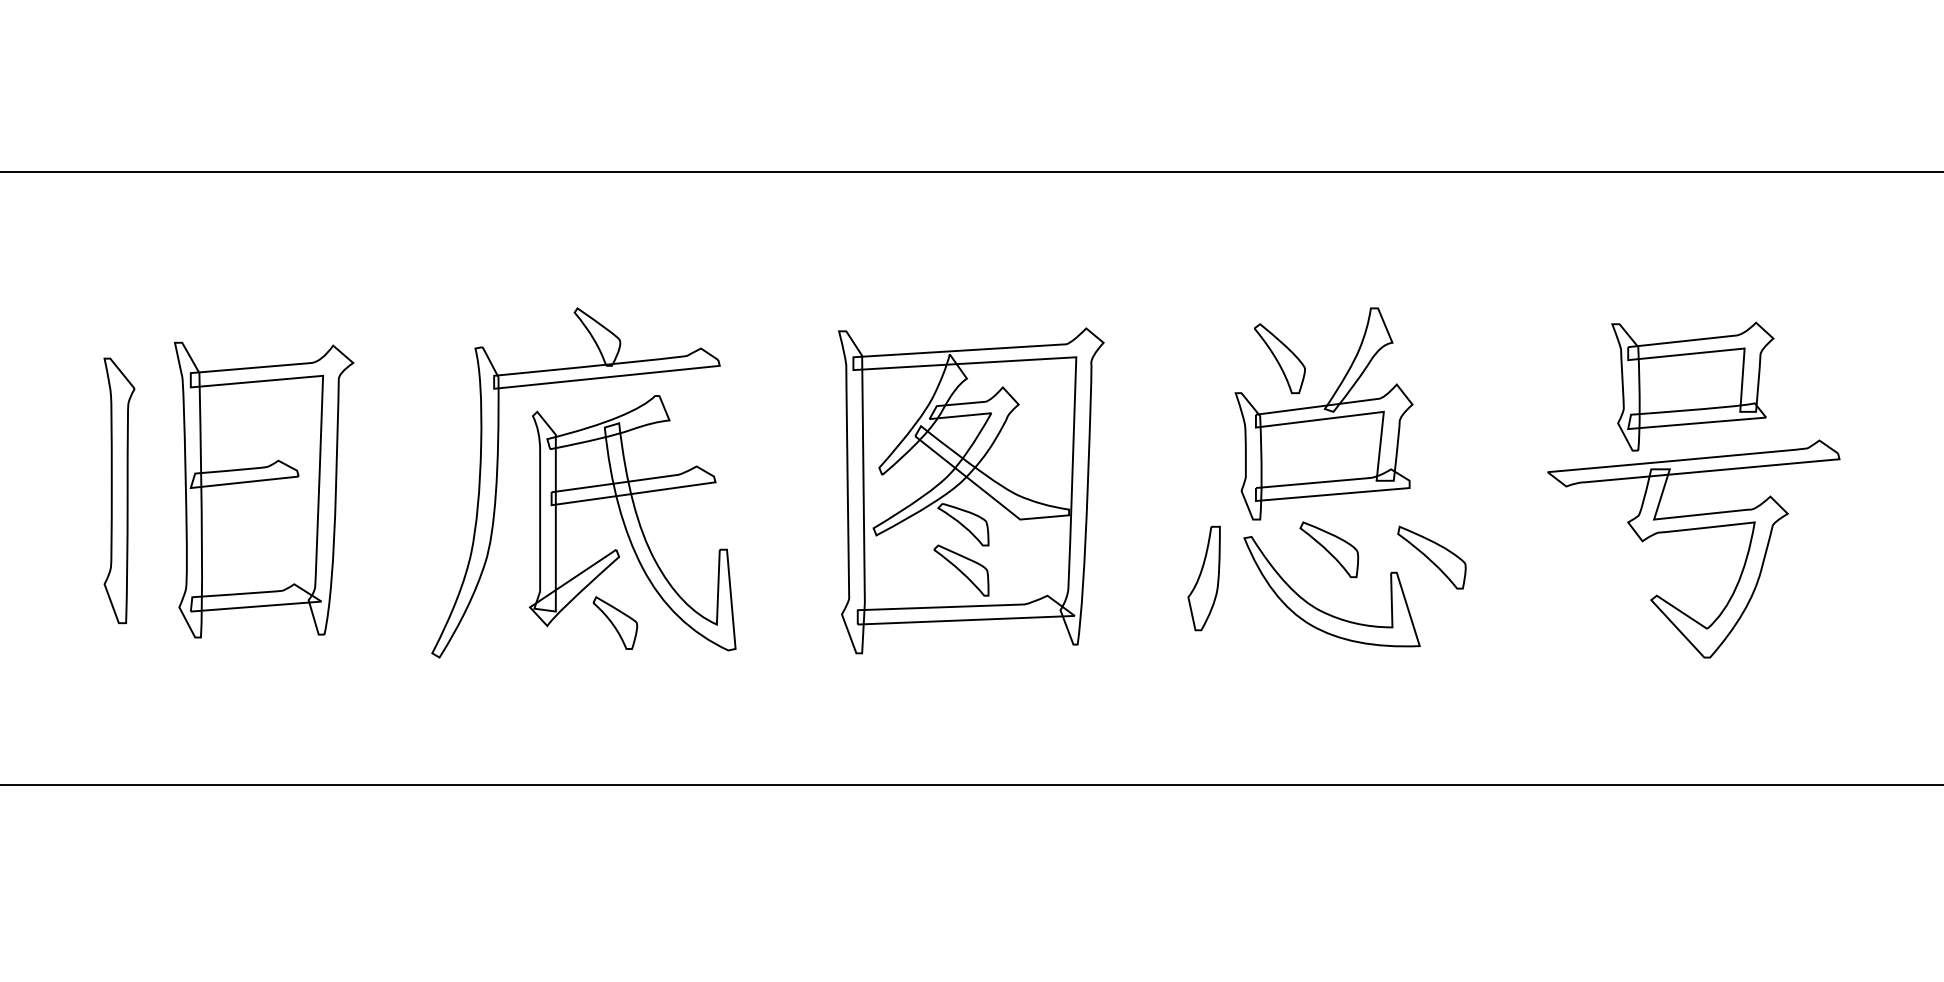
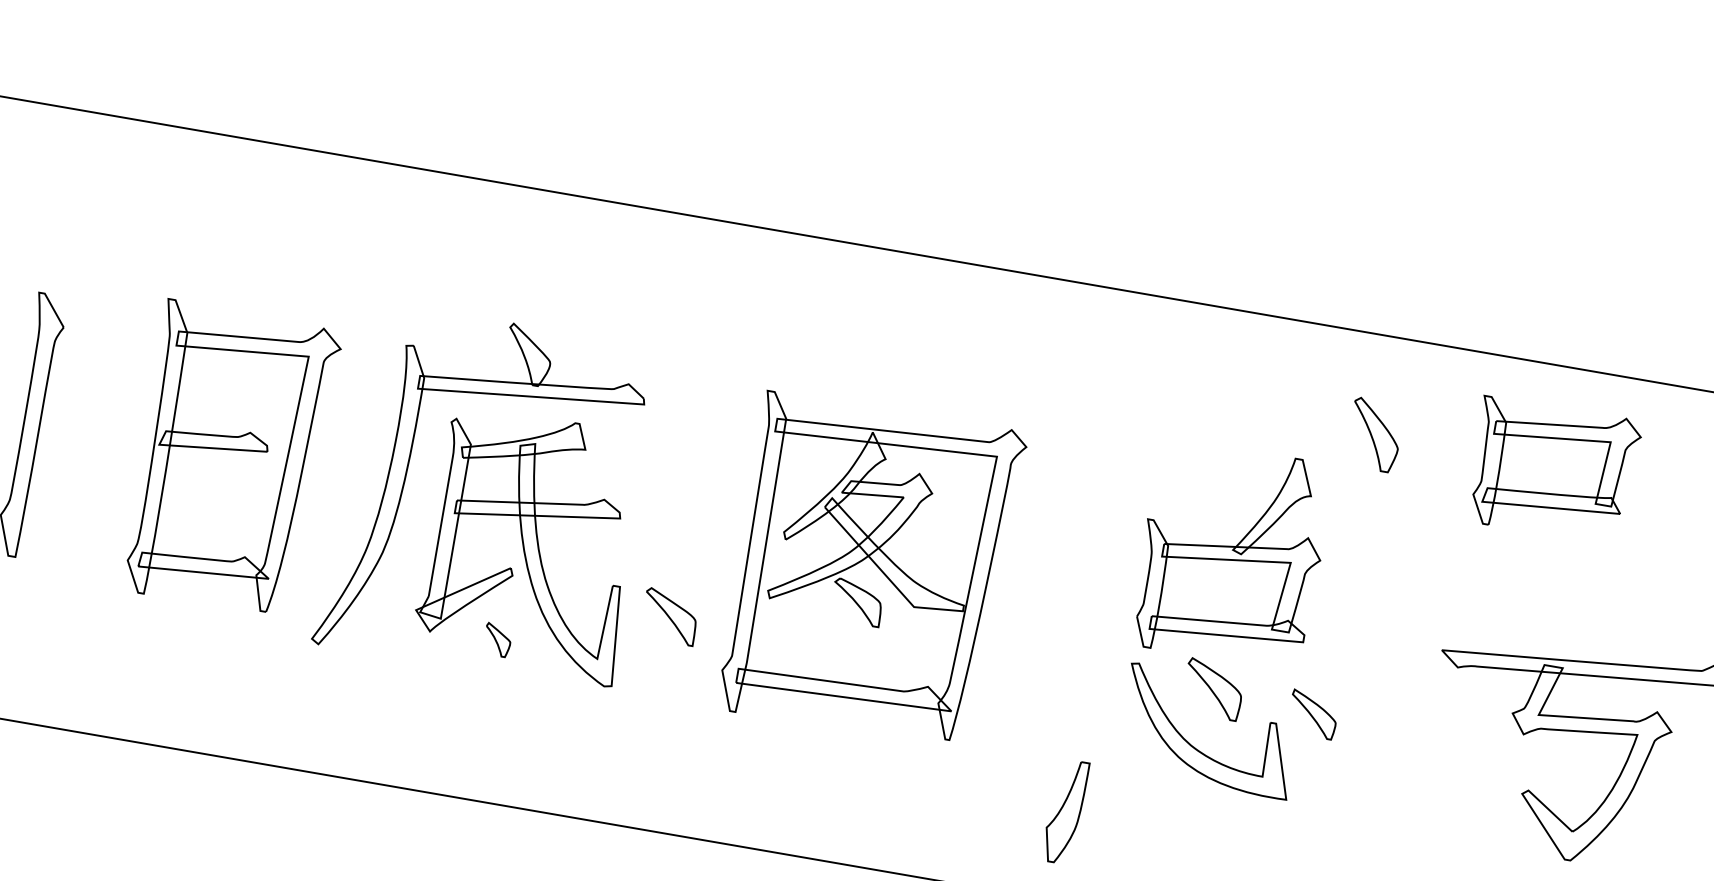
part: (1279, 358) -> (1374, 434), moved
part: (1692, 386) -> (1552, 470), moved
part: (264, 489) -> (231, 458), moved
part: (1431, 557) -> (1312, 714), size x0.7
part: (961, 570) -> (670, 616), moved
part: (1203, 578) -> (1064, 811), moved
part: (615, 622) -> (497, 639), size x0.6

